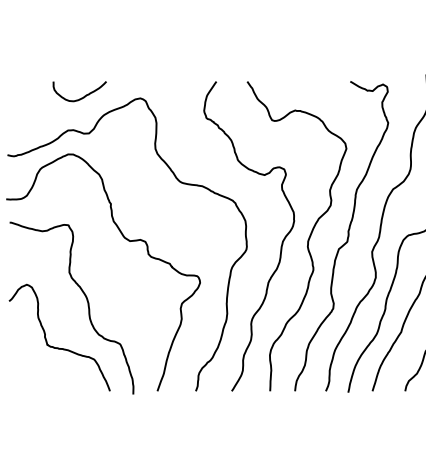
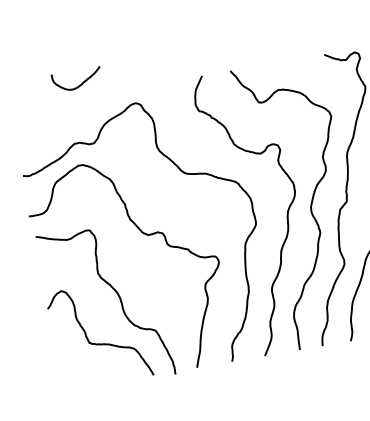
curve: (81, 97) -> (79, 84), moved

